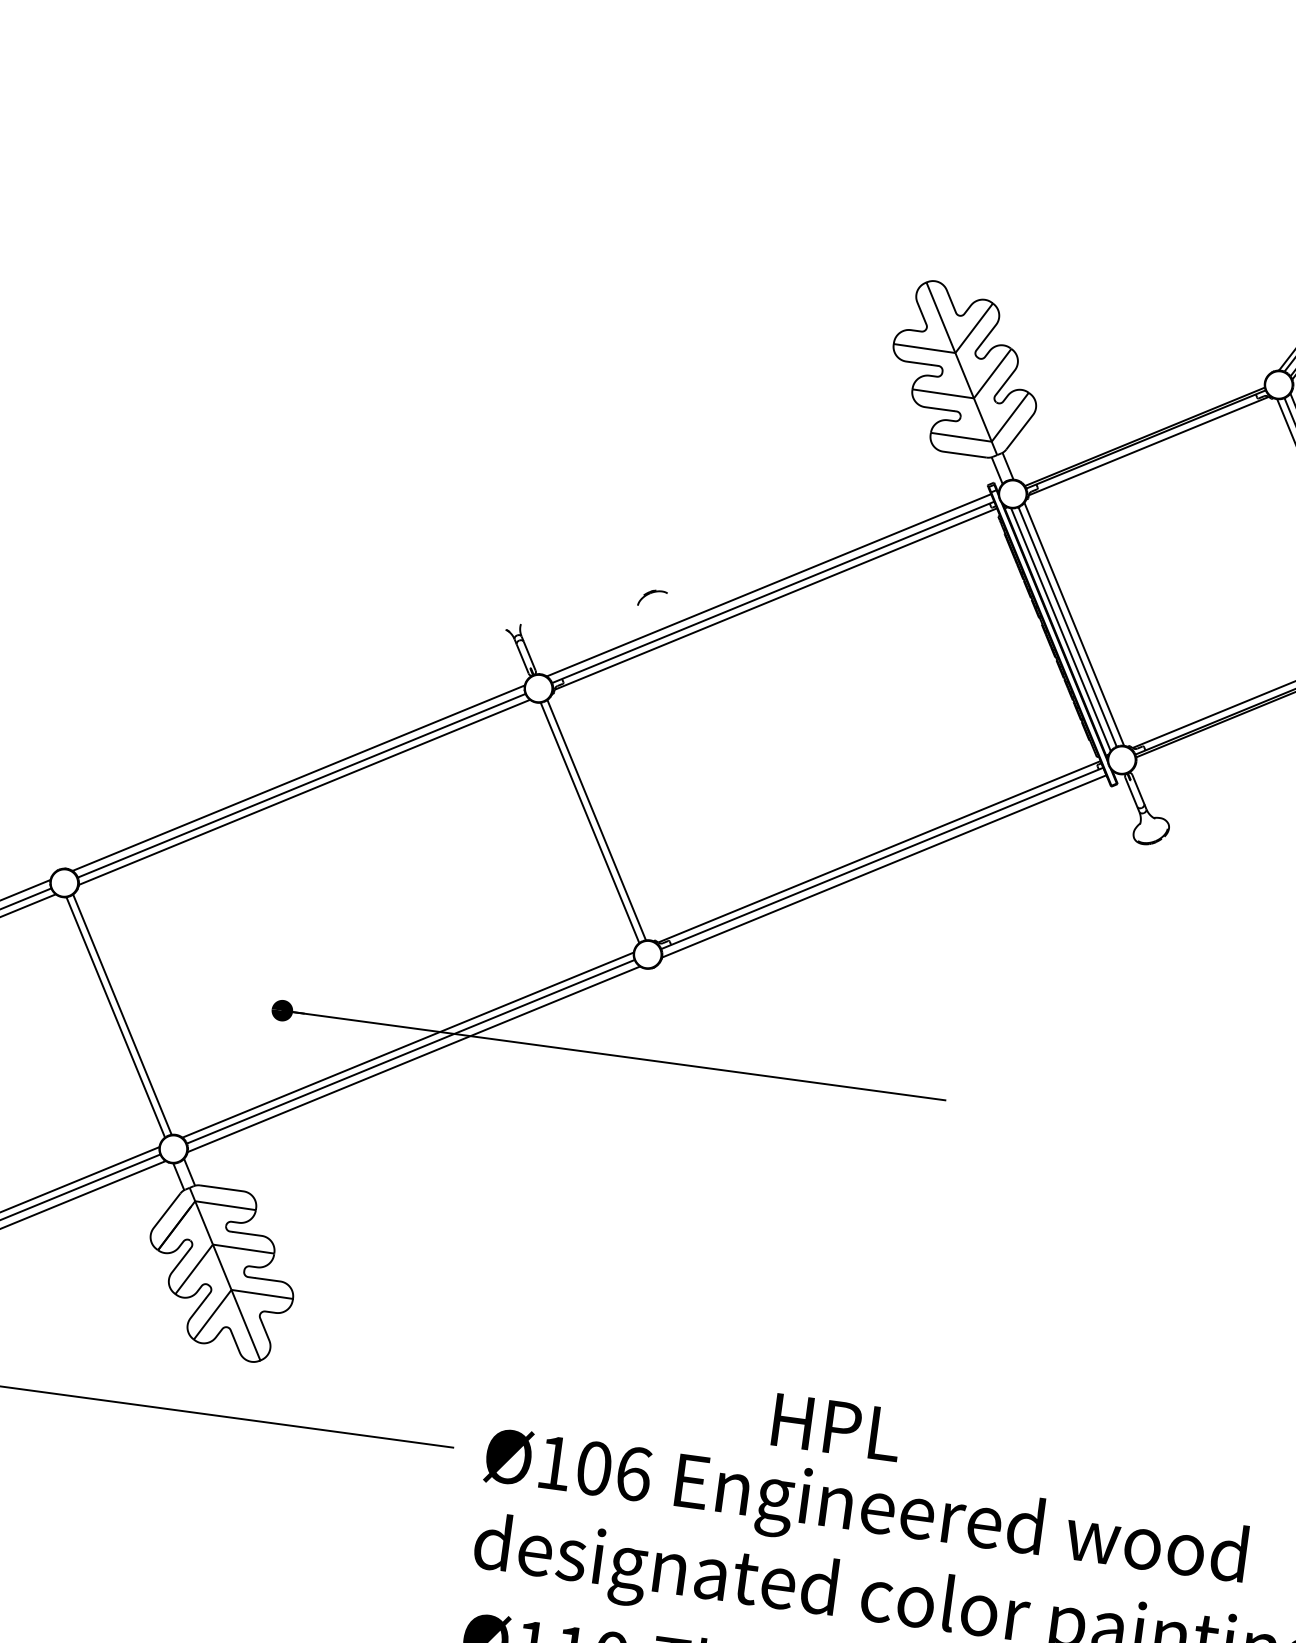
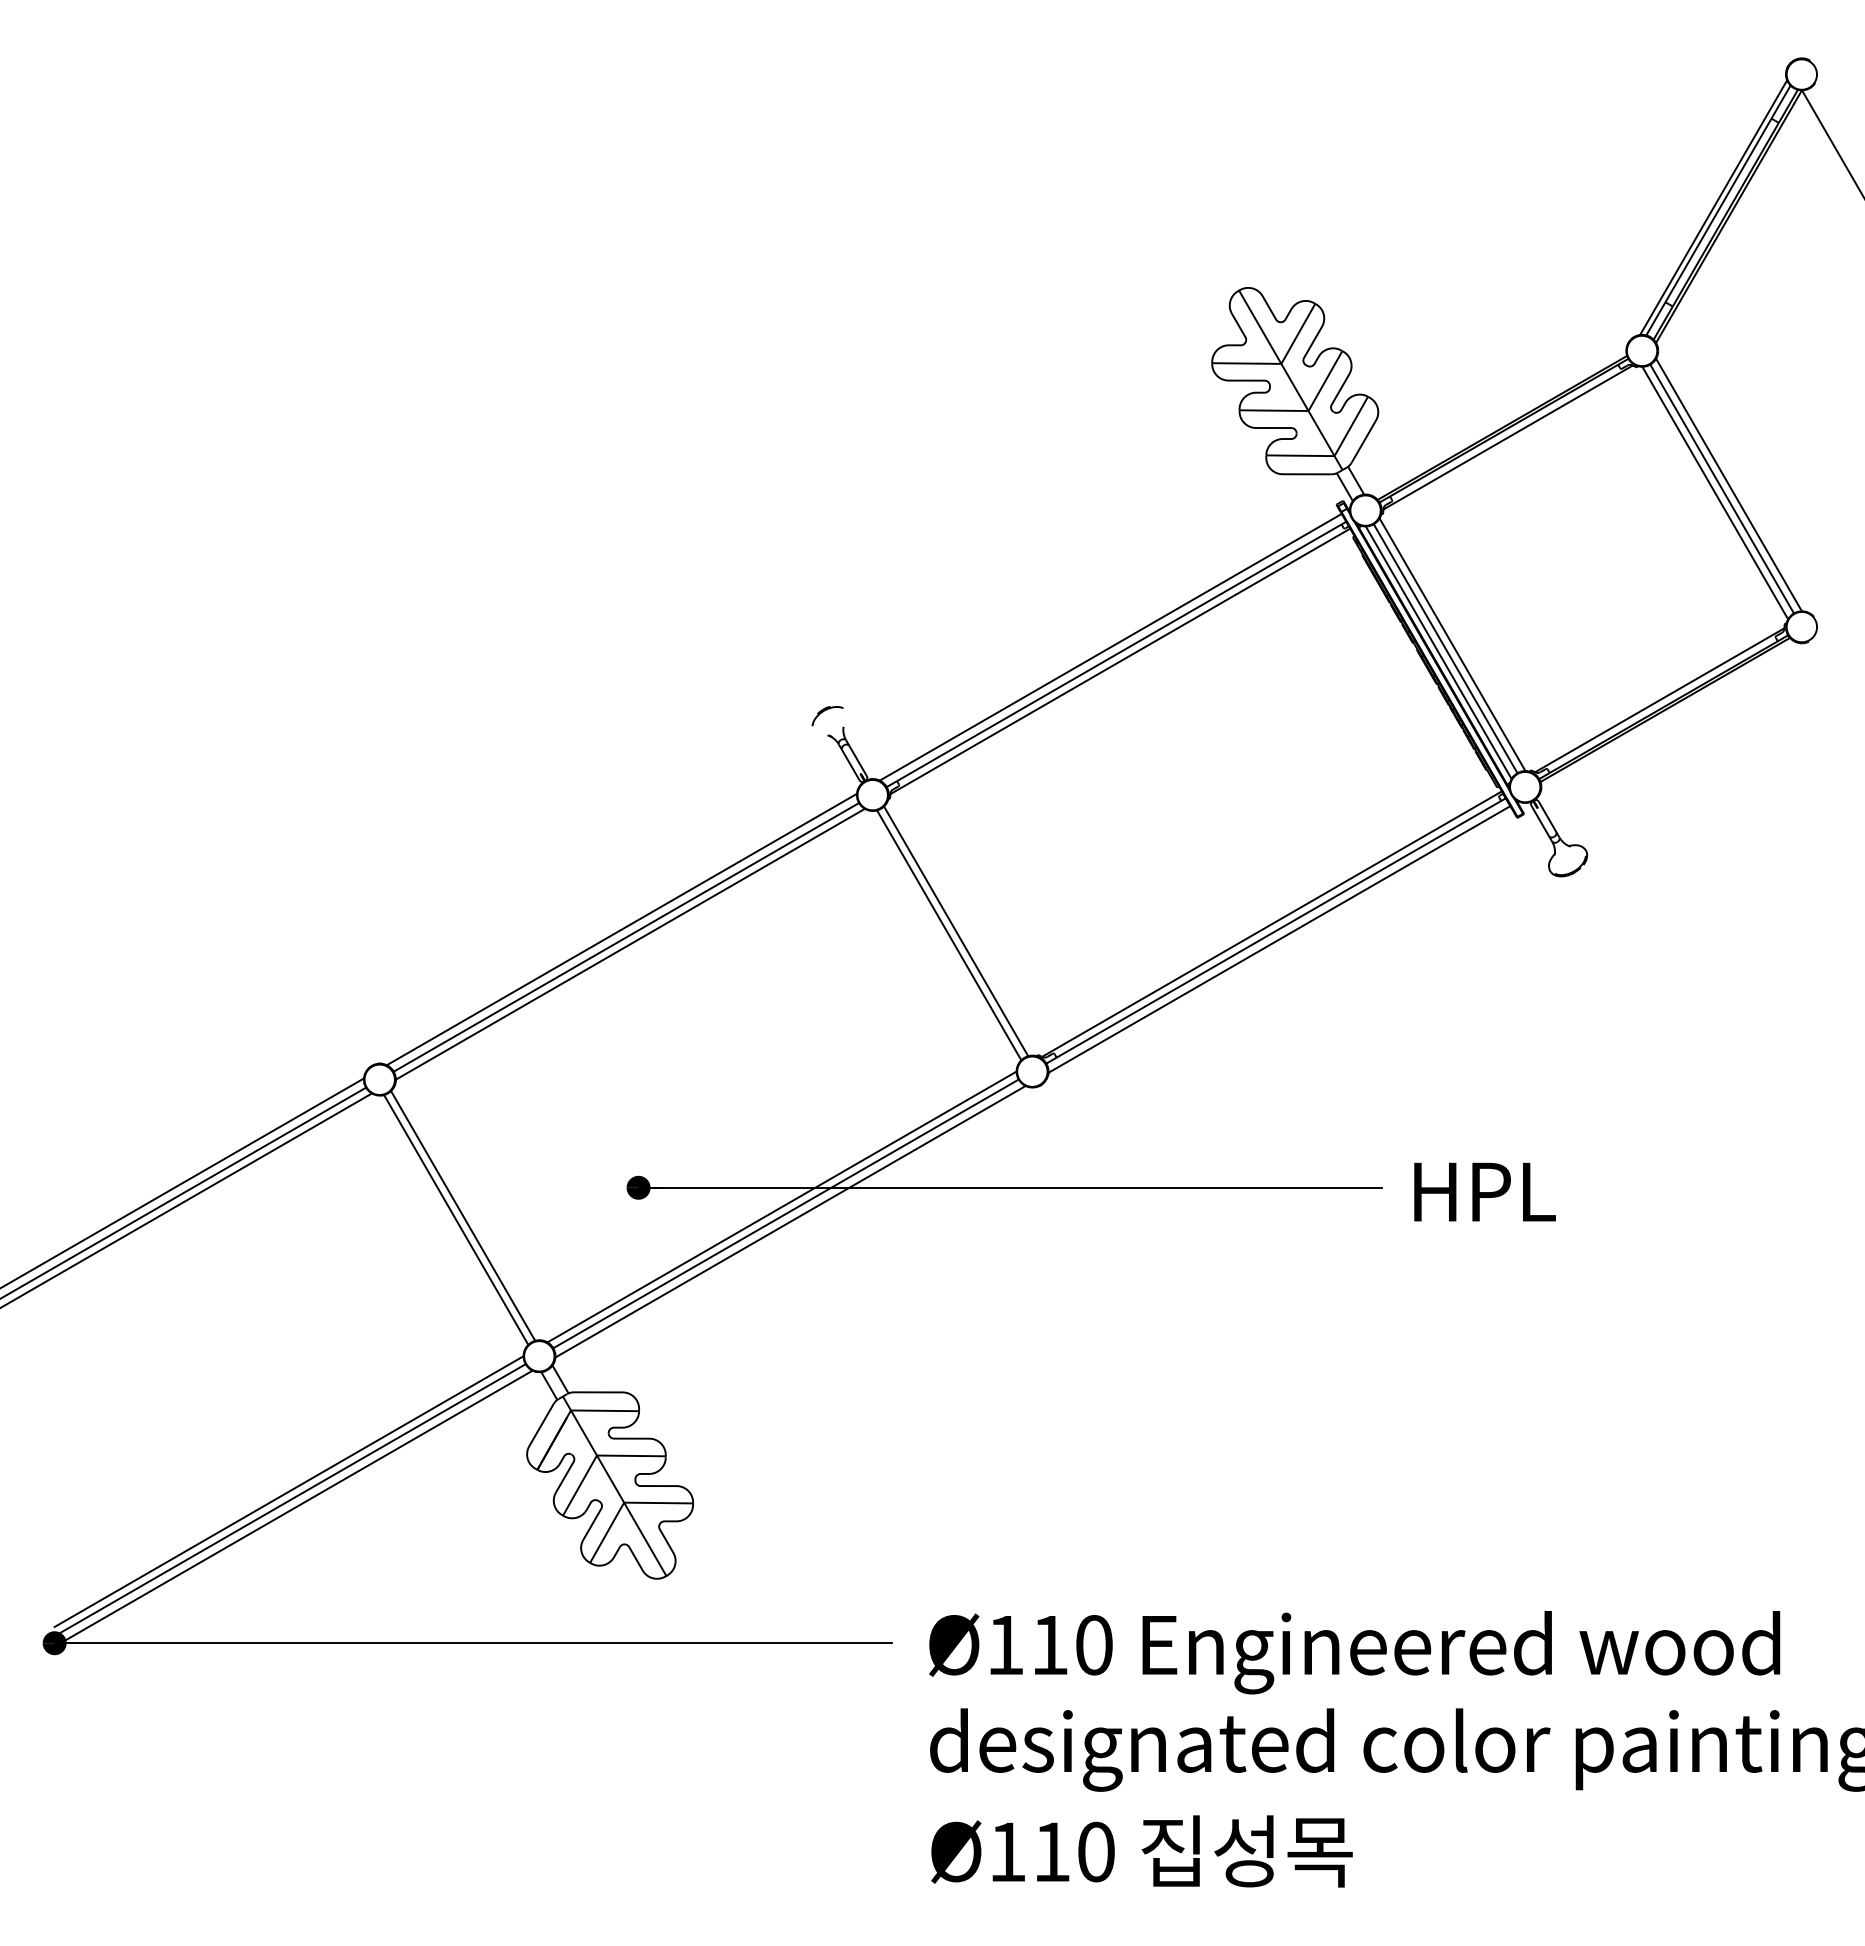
part: (652, 598) -> (827, 716), moved
text: (836, 1427) -> (1484, 1191), moved
text: (614, 1471) -> (1072, 1645), Ø106 -> Ø110

